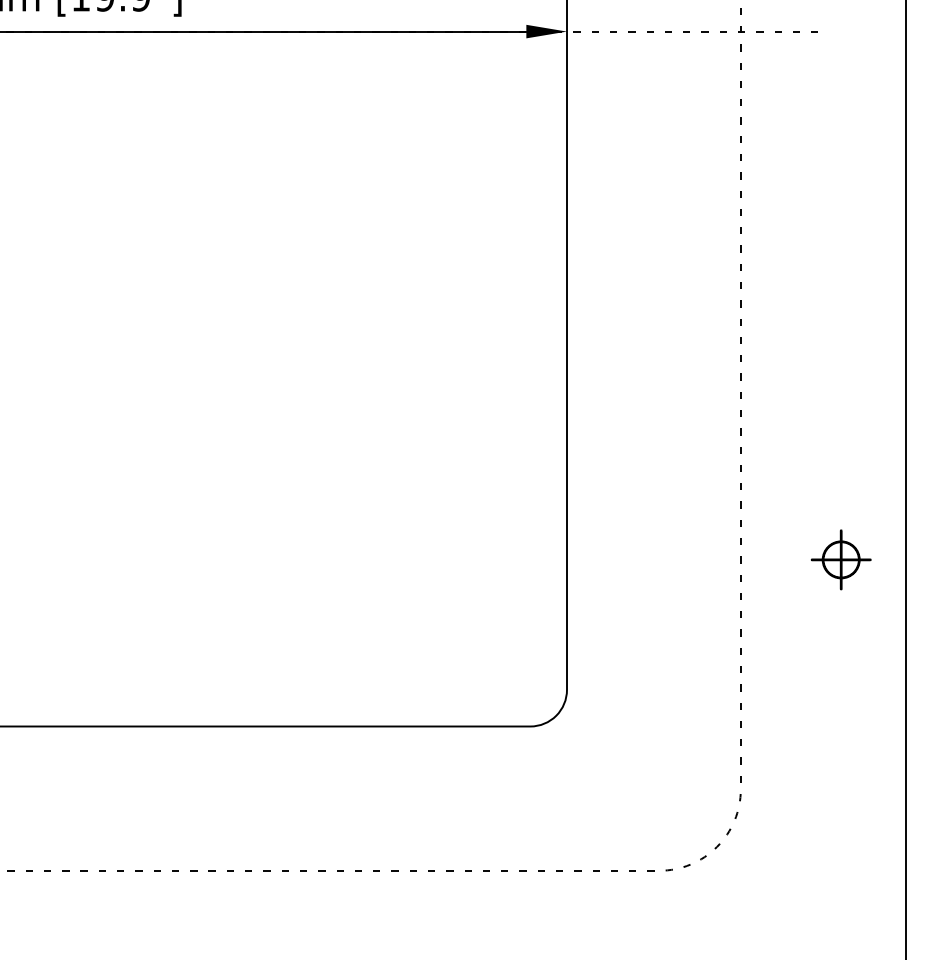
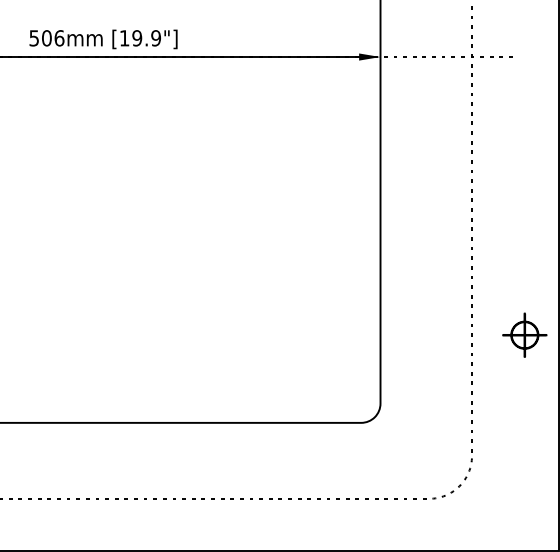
part: (840, 558) -> (524, 334), size x1.4

